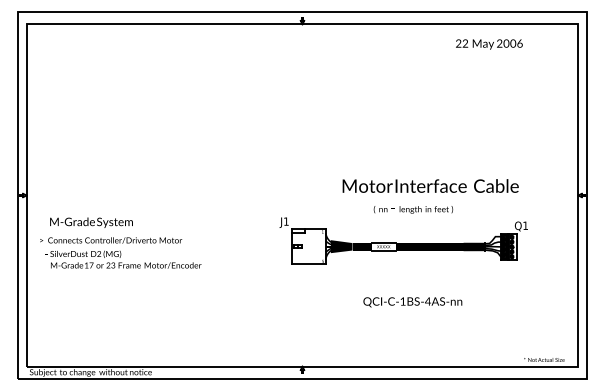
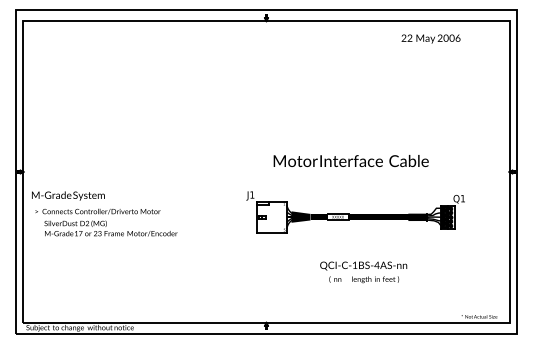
text: (430, 185) -> (351, 160), moved
text: (413, 209) -> (364, 279), moved
text: (91, 222) -> (68, 195), moved

